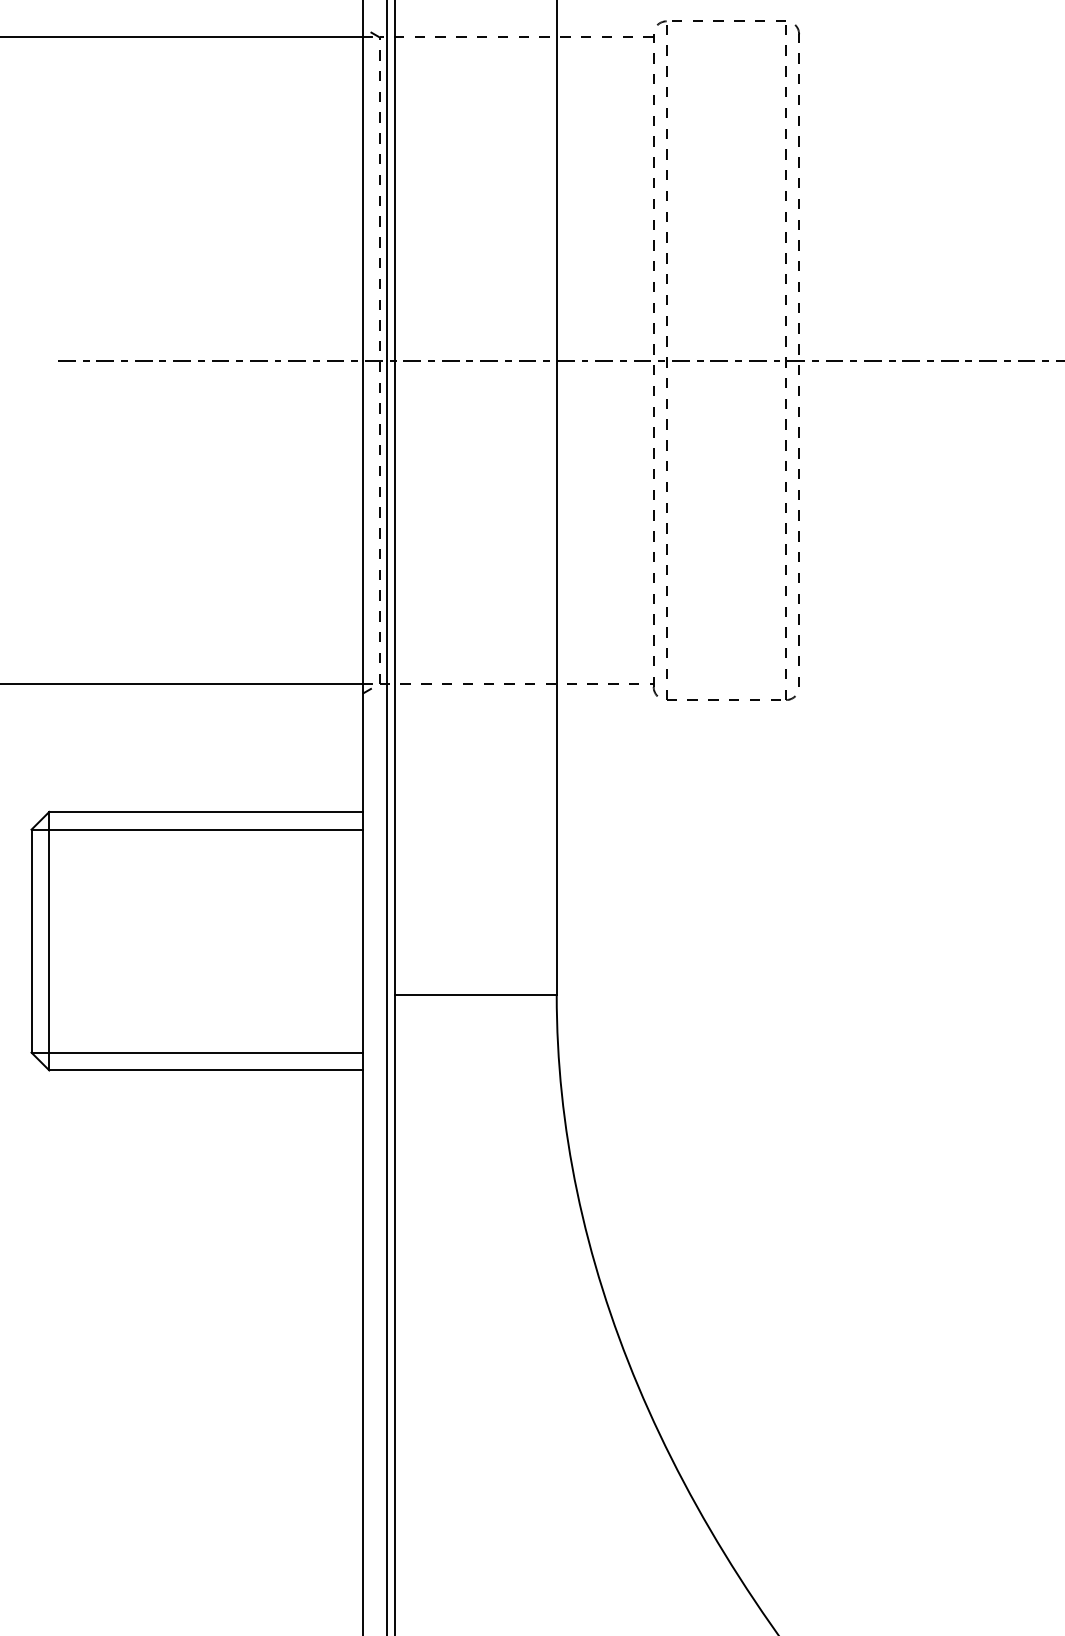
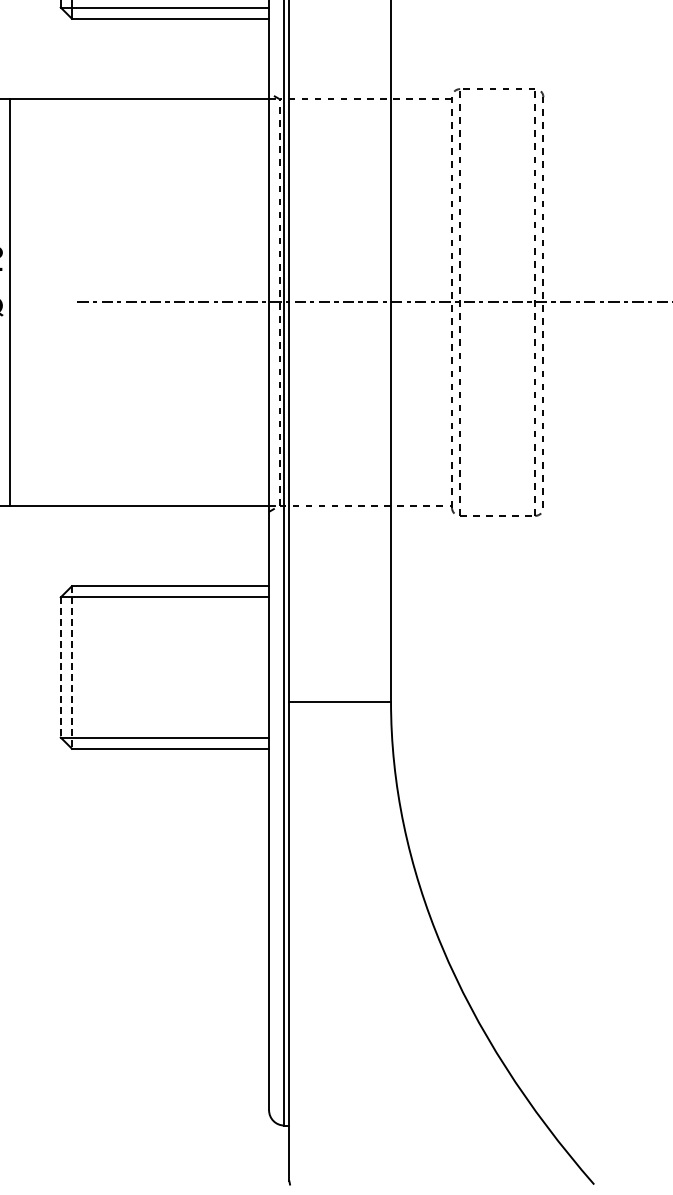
line: (31, 941) -> (60, 667), solid -> dashed
line: (48, 941) -> (71, 667), solid -> dashed

